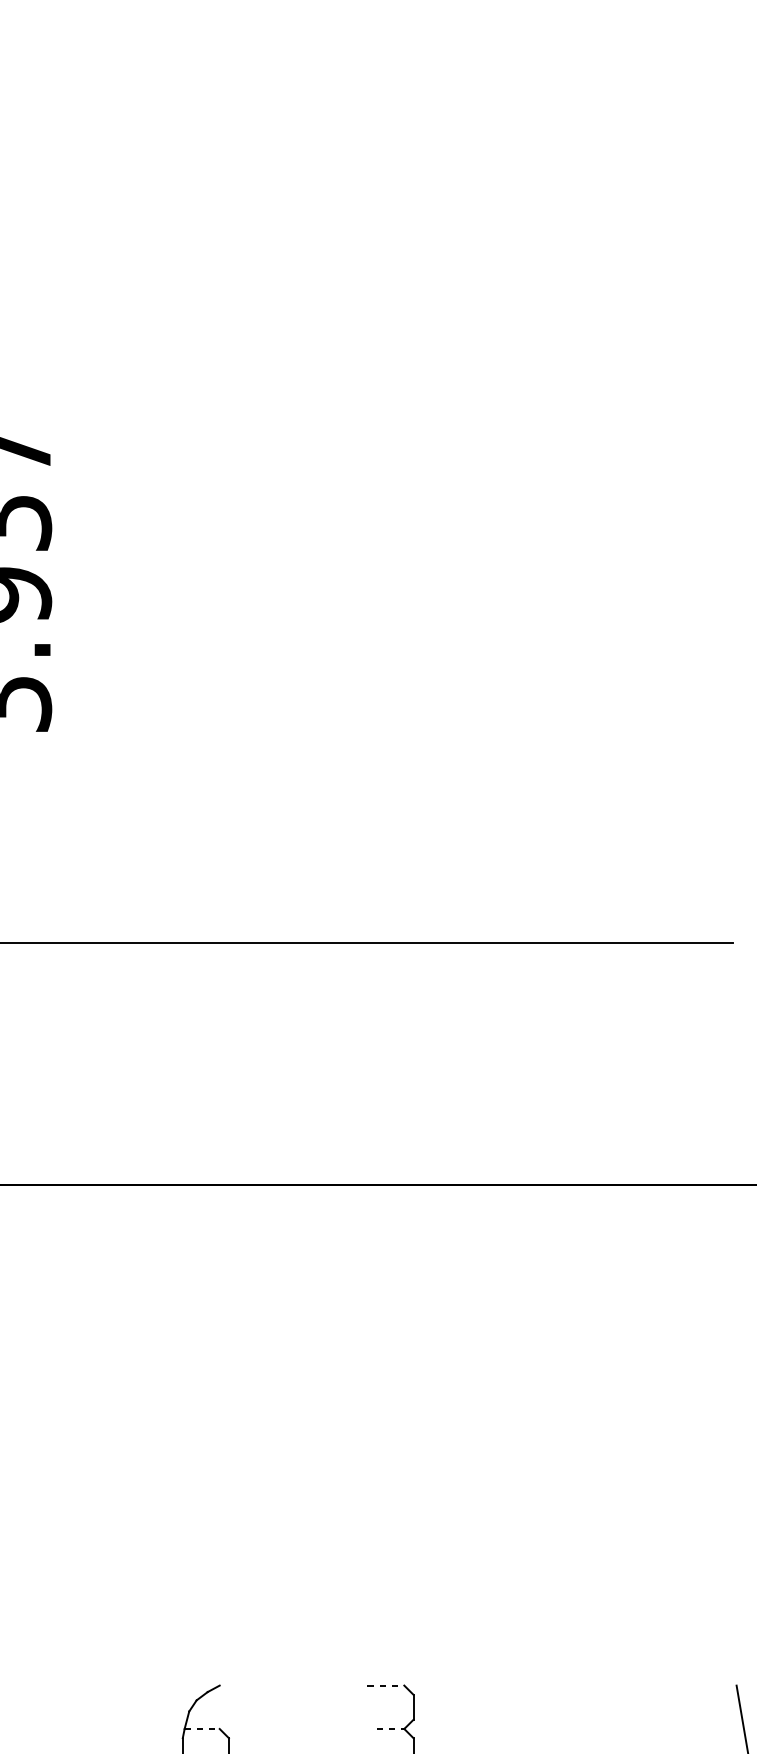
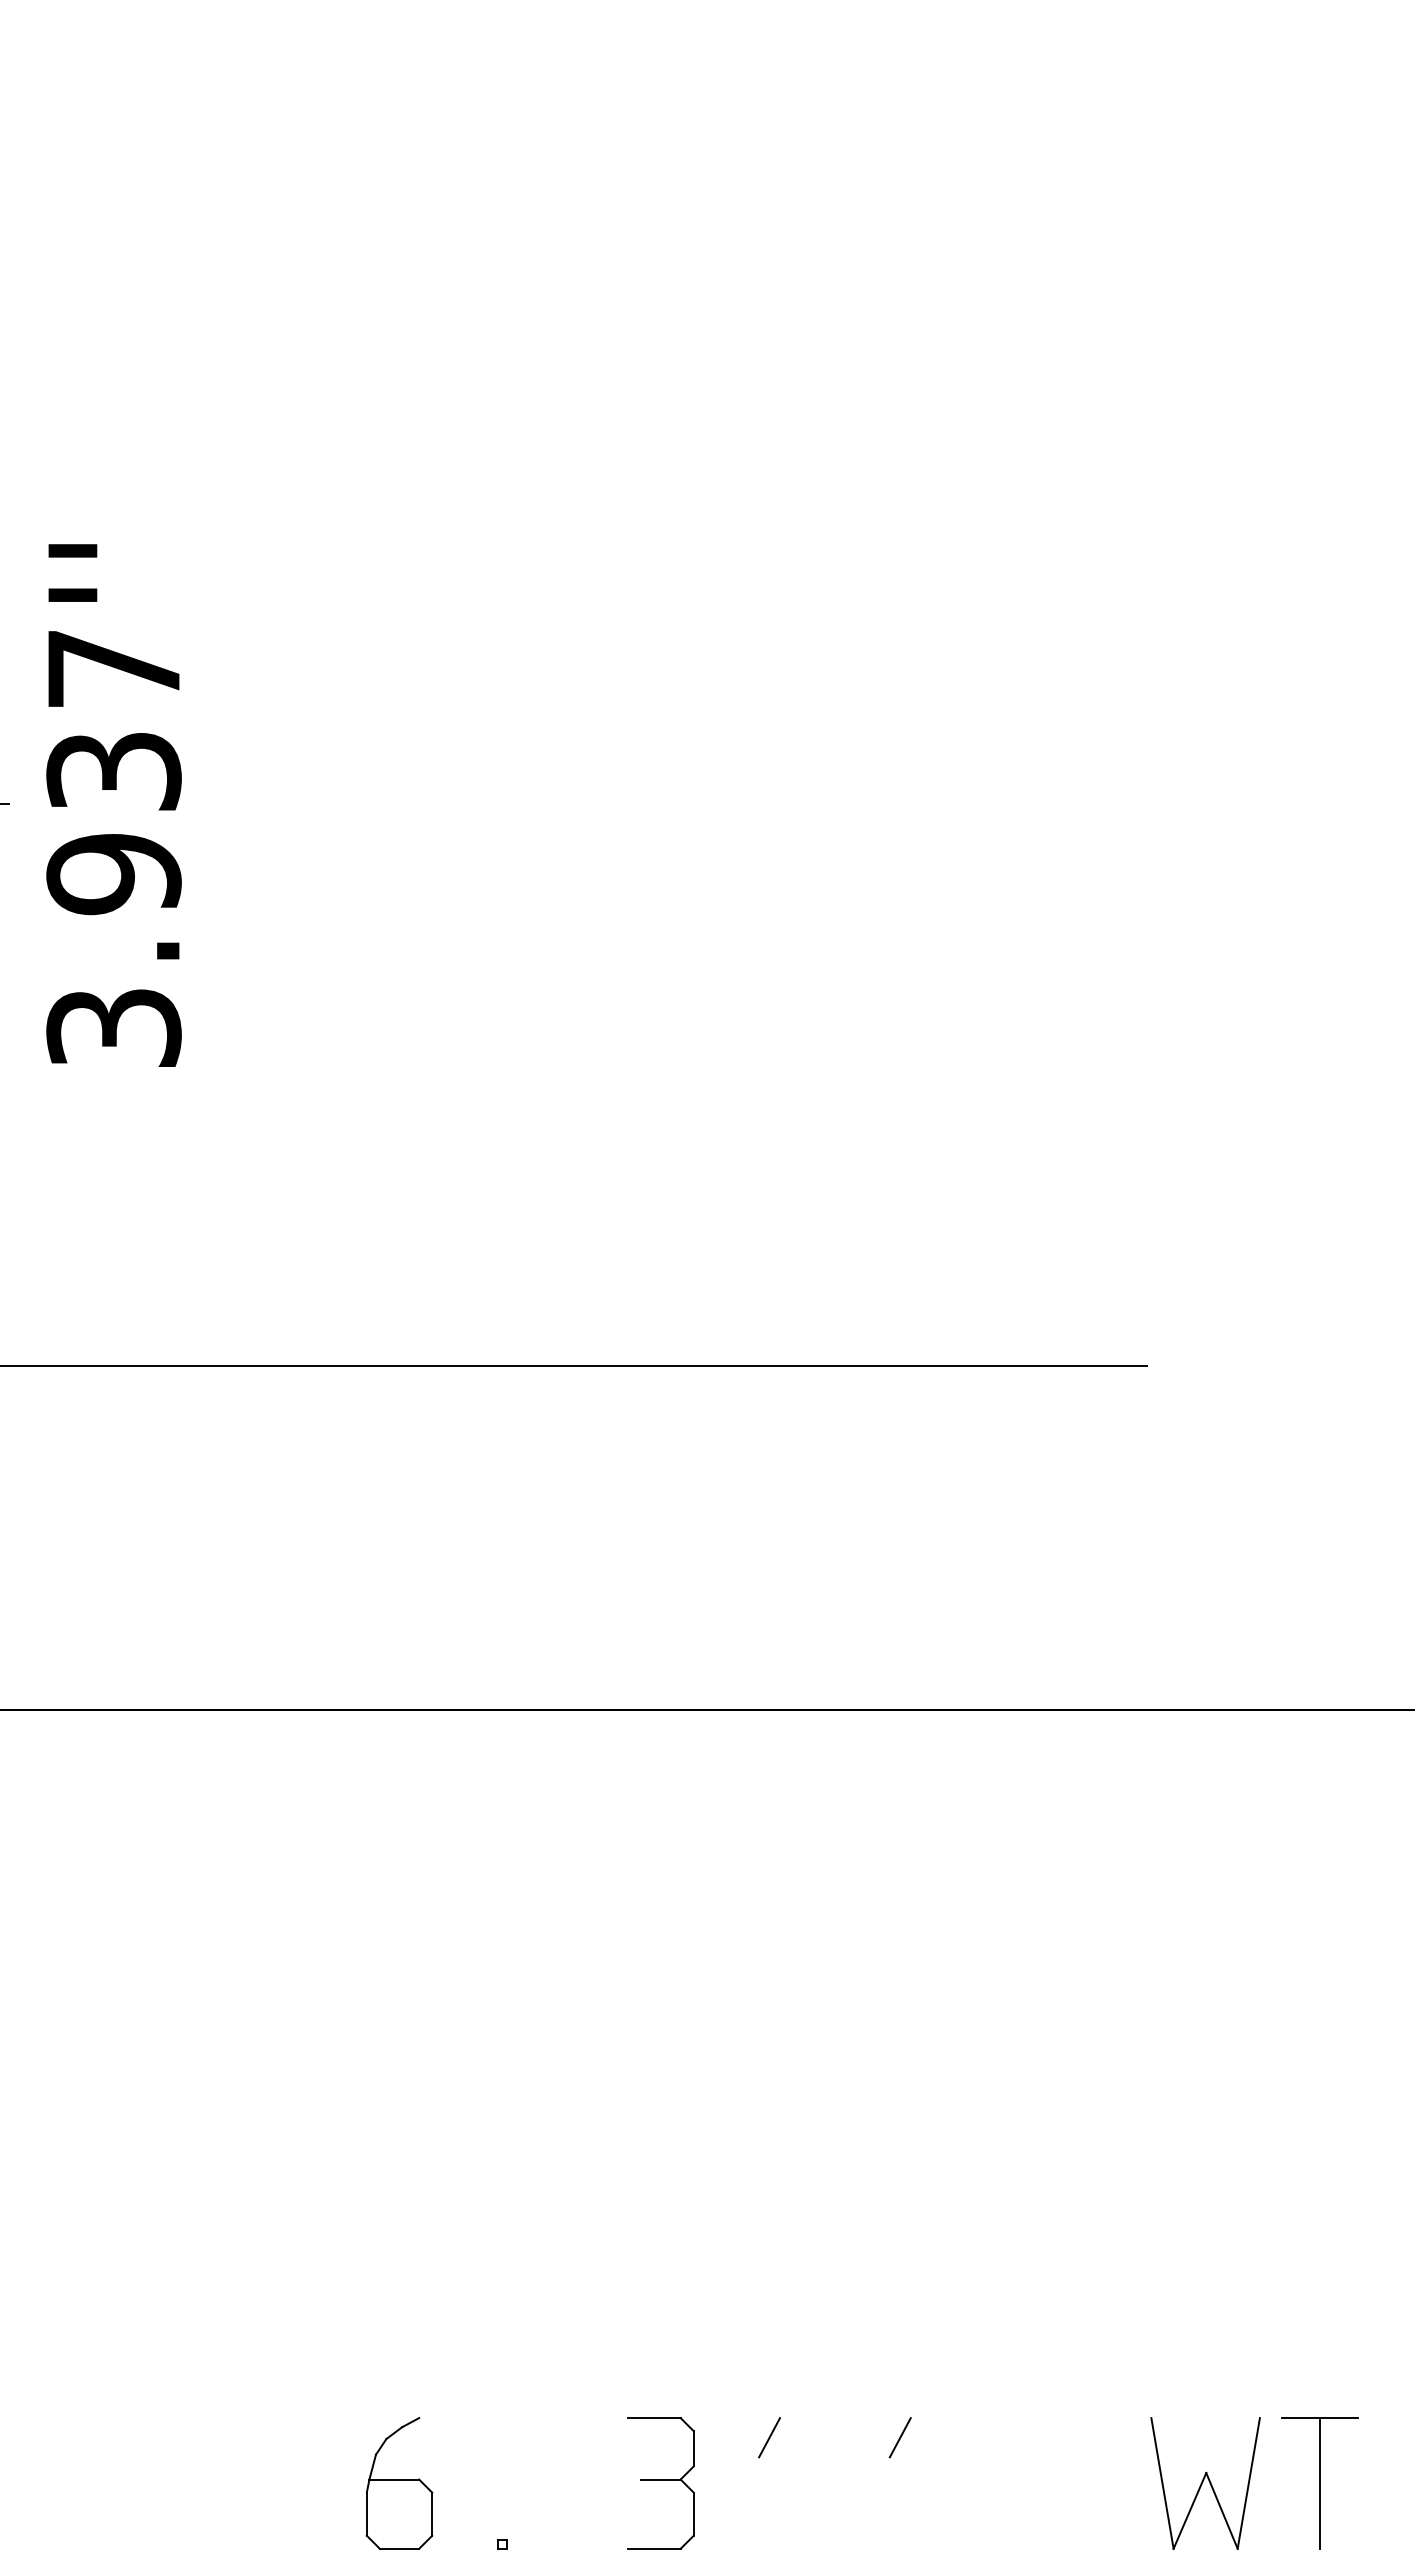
line: (385, 1685) -> (654, 2418), dashed -> solid
line: (467, 1699) -> (769, 2437), added
line: (558, 1699) -> (899, 2437), added
line: (202, 1728) -> (394, 2479), dashed -> solid
line: (390, 1728) -> (661, 2479), dashed -> solid

